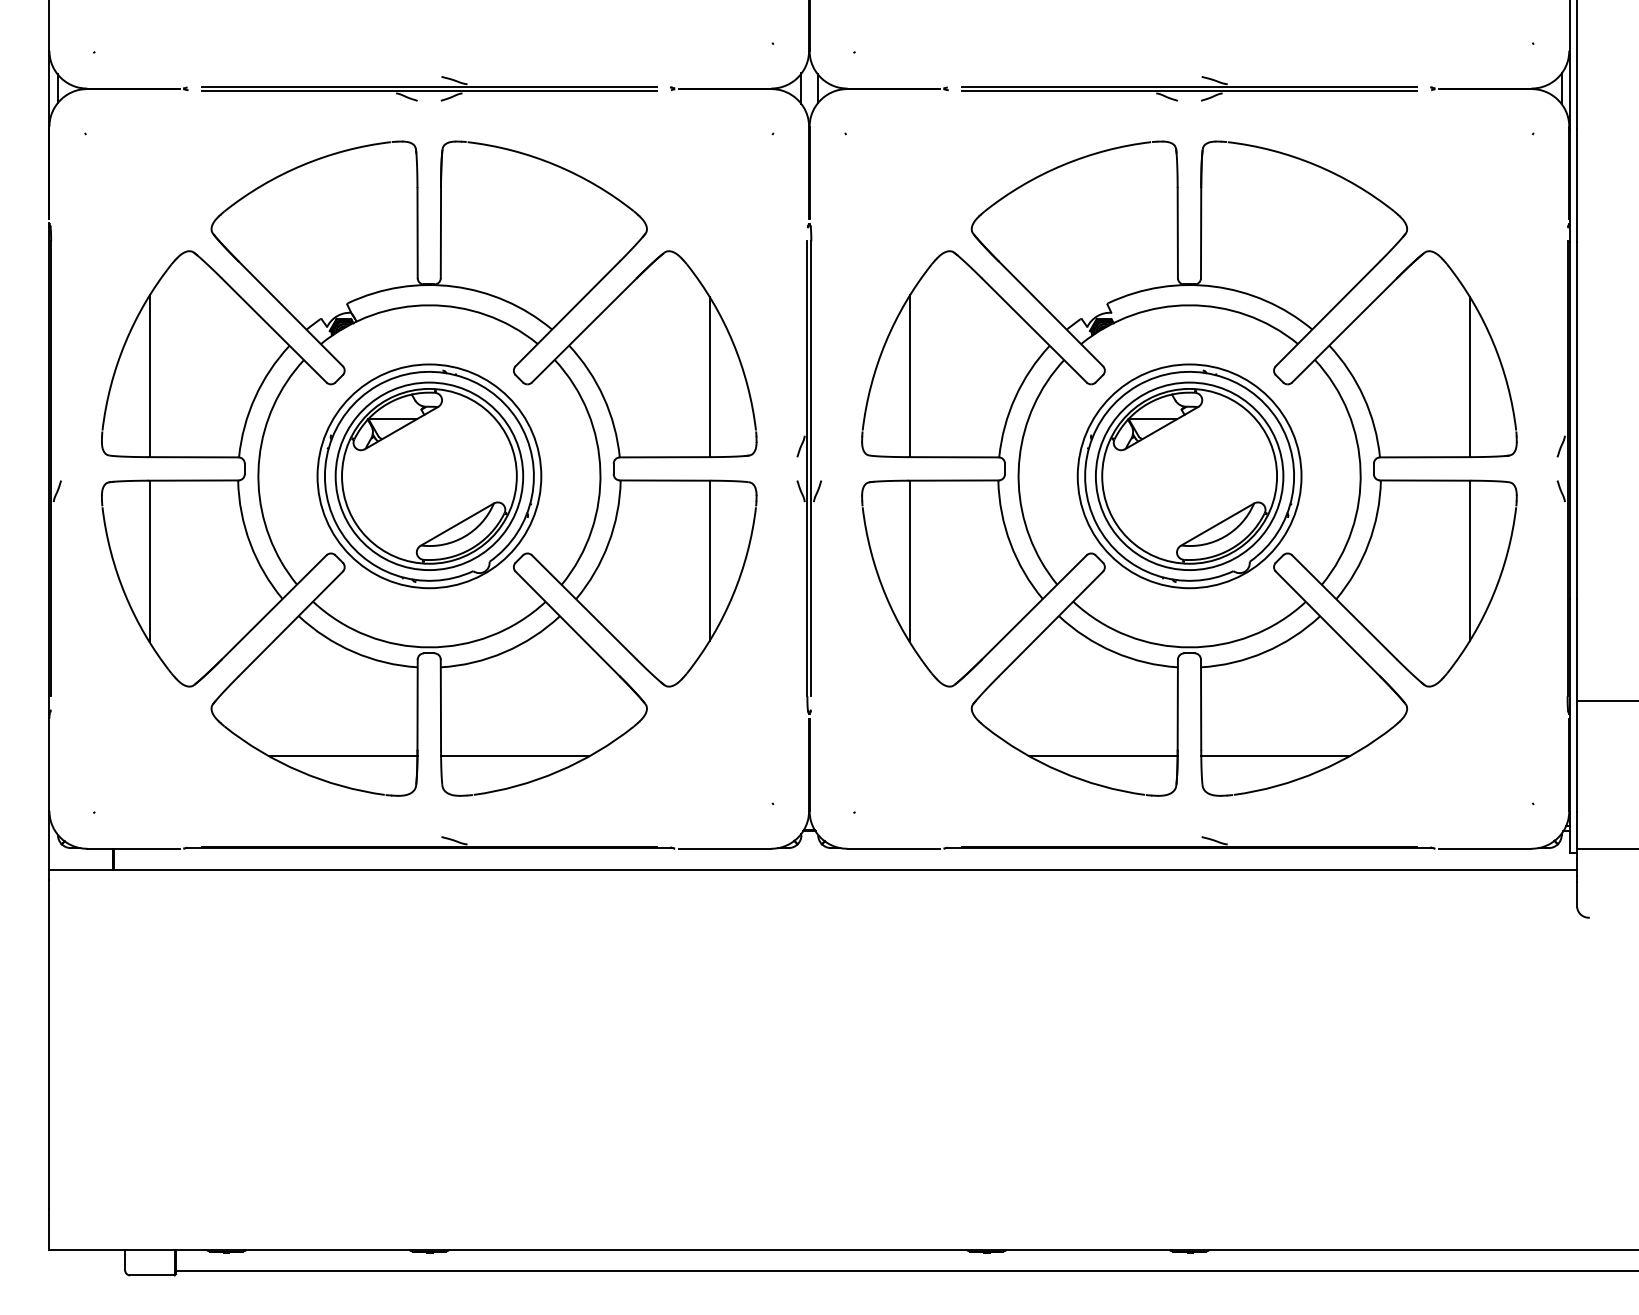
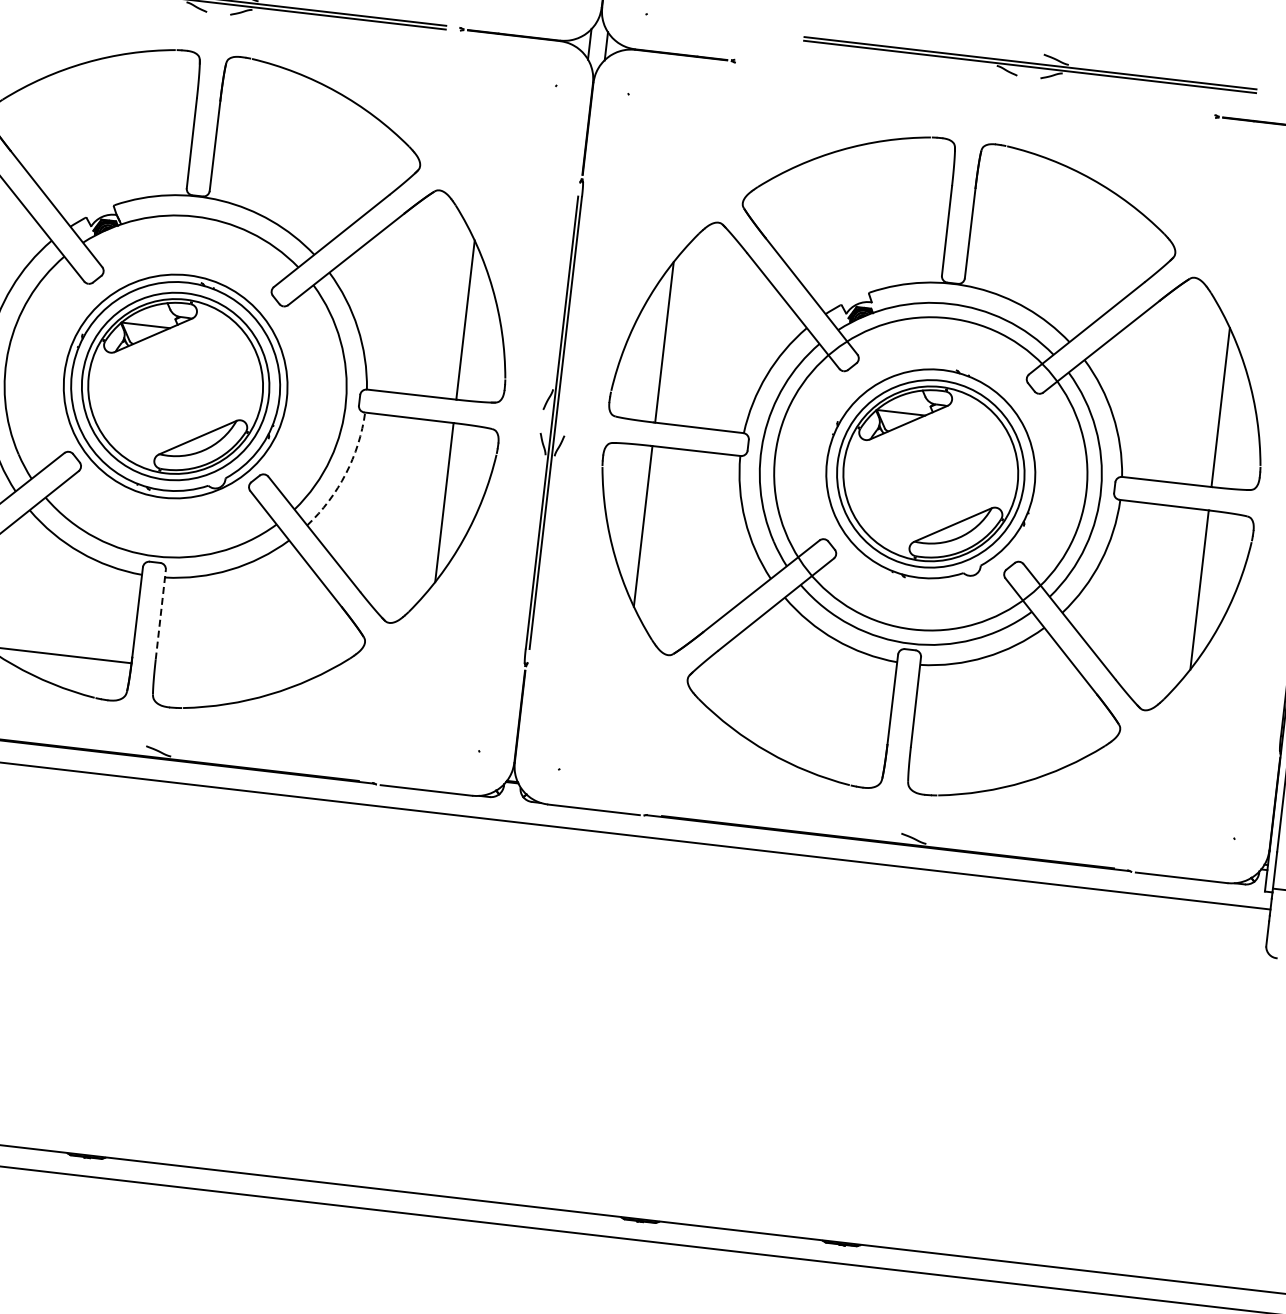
part: (1189, 88) -> (1030, 64), moved
circle: (1189, 476) -> (930, 474), size x1.4
arc: (608, 543) -> (345, 473), solid -> dashed
line: (440, 704) -> (160, 614), solid -> dashed
line: (515, 756) -> (228, 674), removed
line: (1103, 756) -> (813, 742), removed
line: (1275, 756) -> (983, 762), removed

